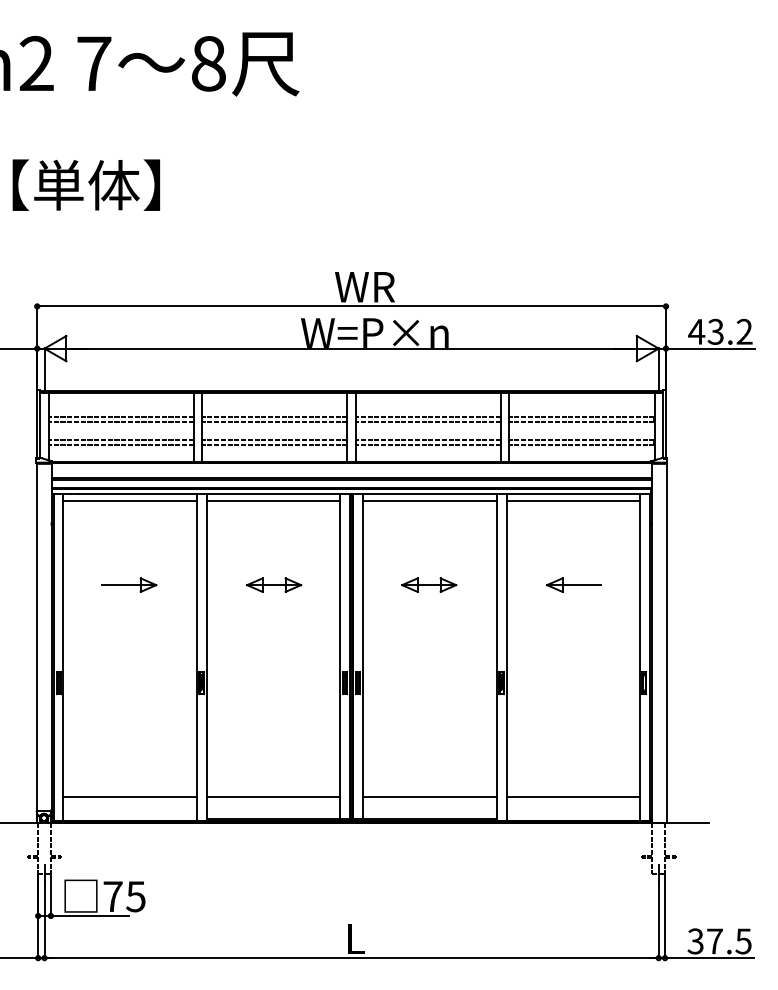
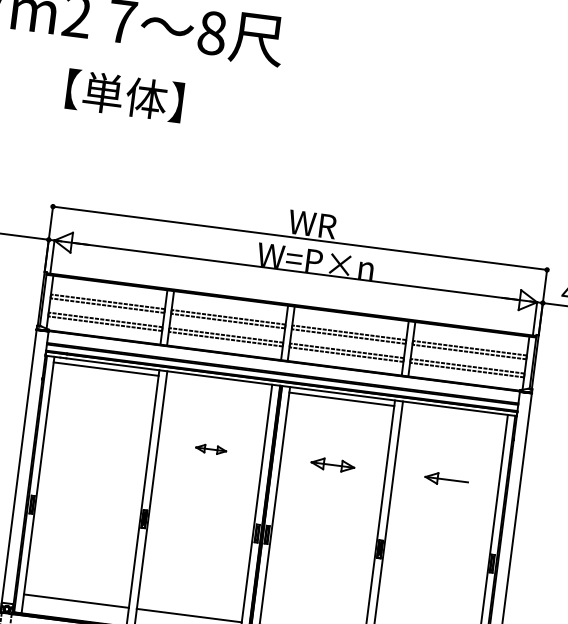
text: (86, 184) -> (125, 95), moved
line: (273, 501) -> (219, 383), removed
line: (573, 501) -> (454, 413), removed
part: (129, 584) -> (97, 434), removed
part: (274, 584) -> (211, 449), size x0.7

